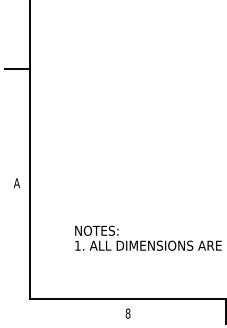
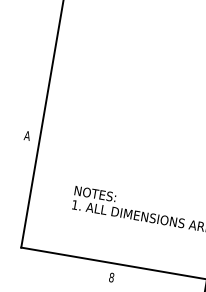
line: (17, 68) -> (46, 27), removed

